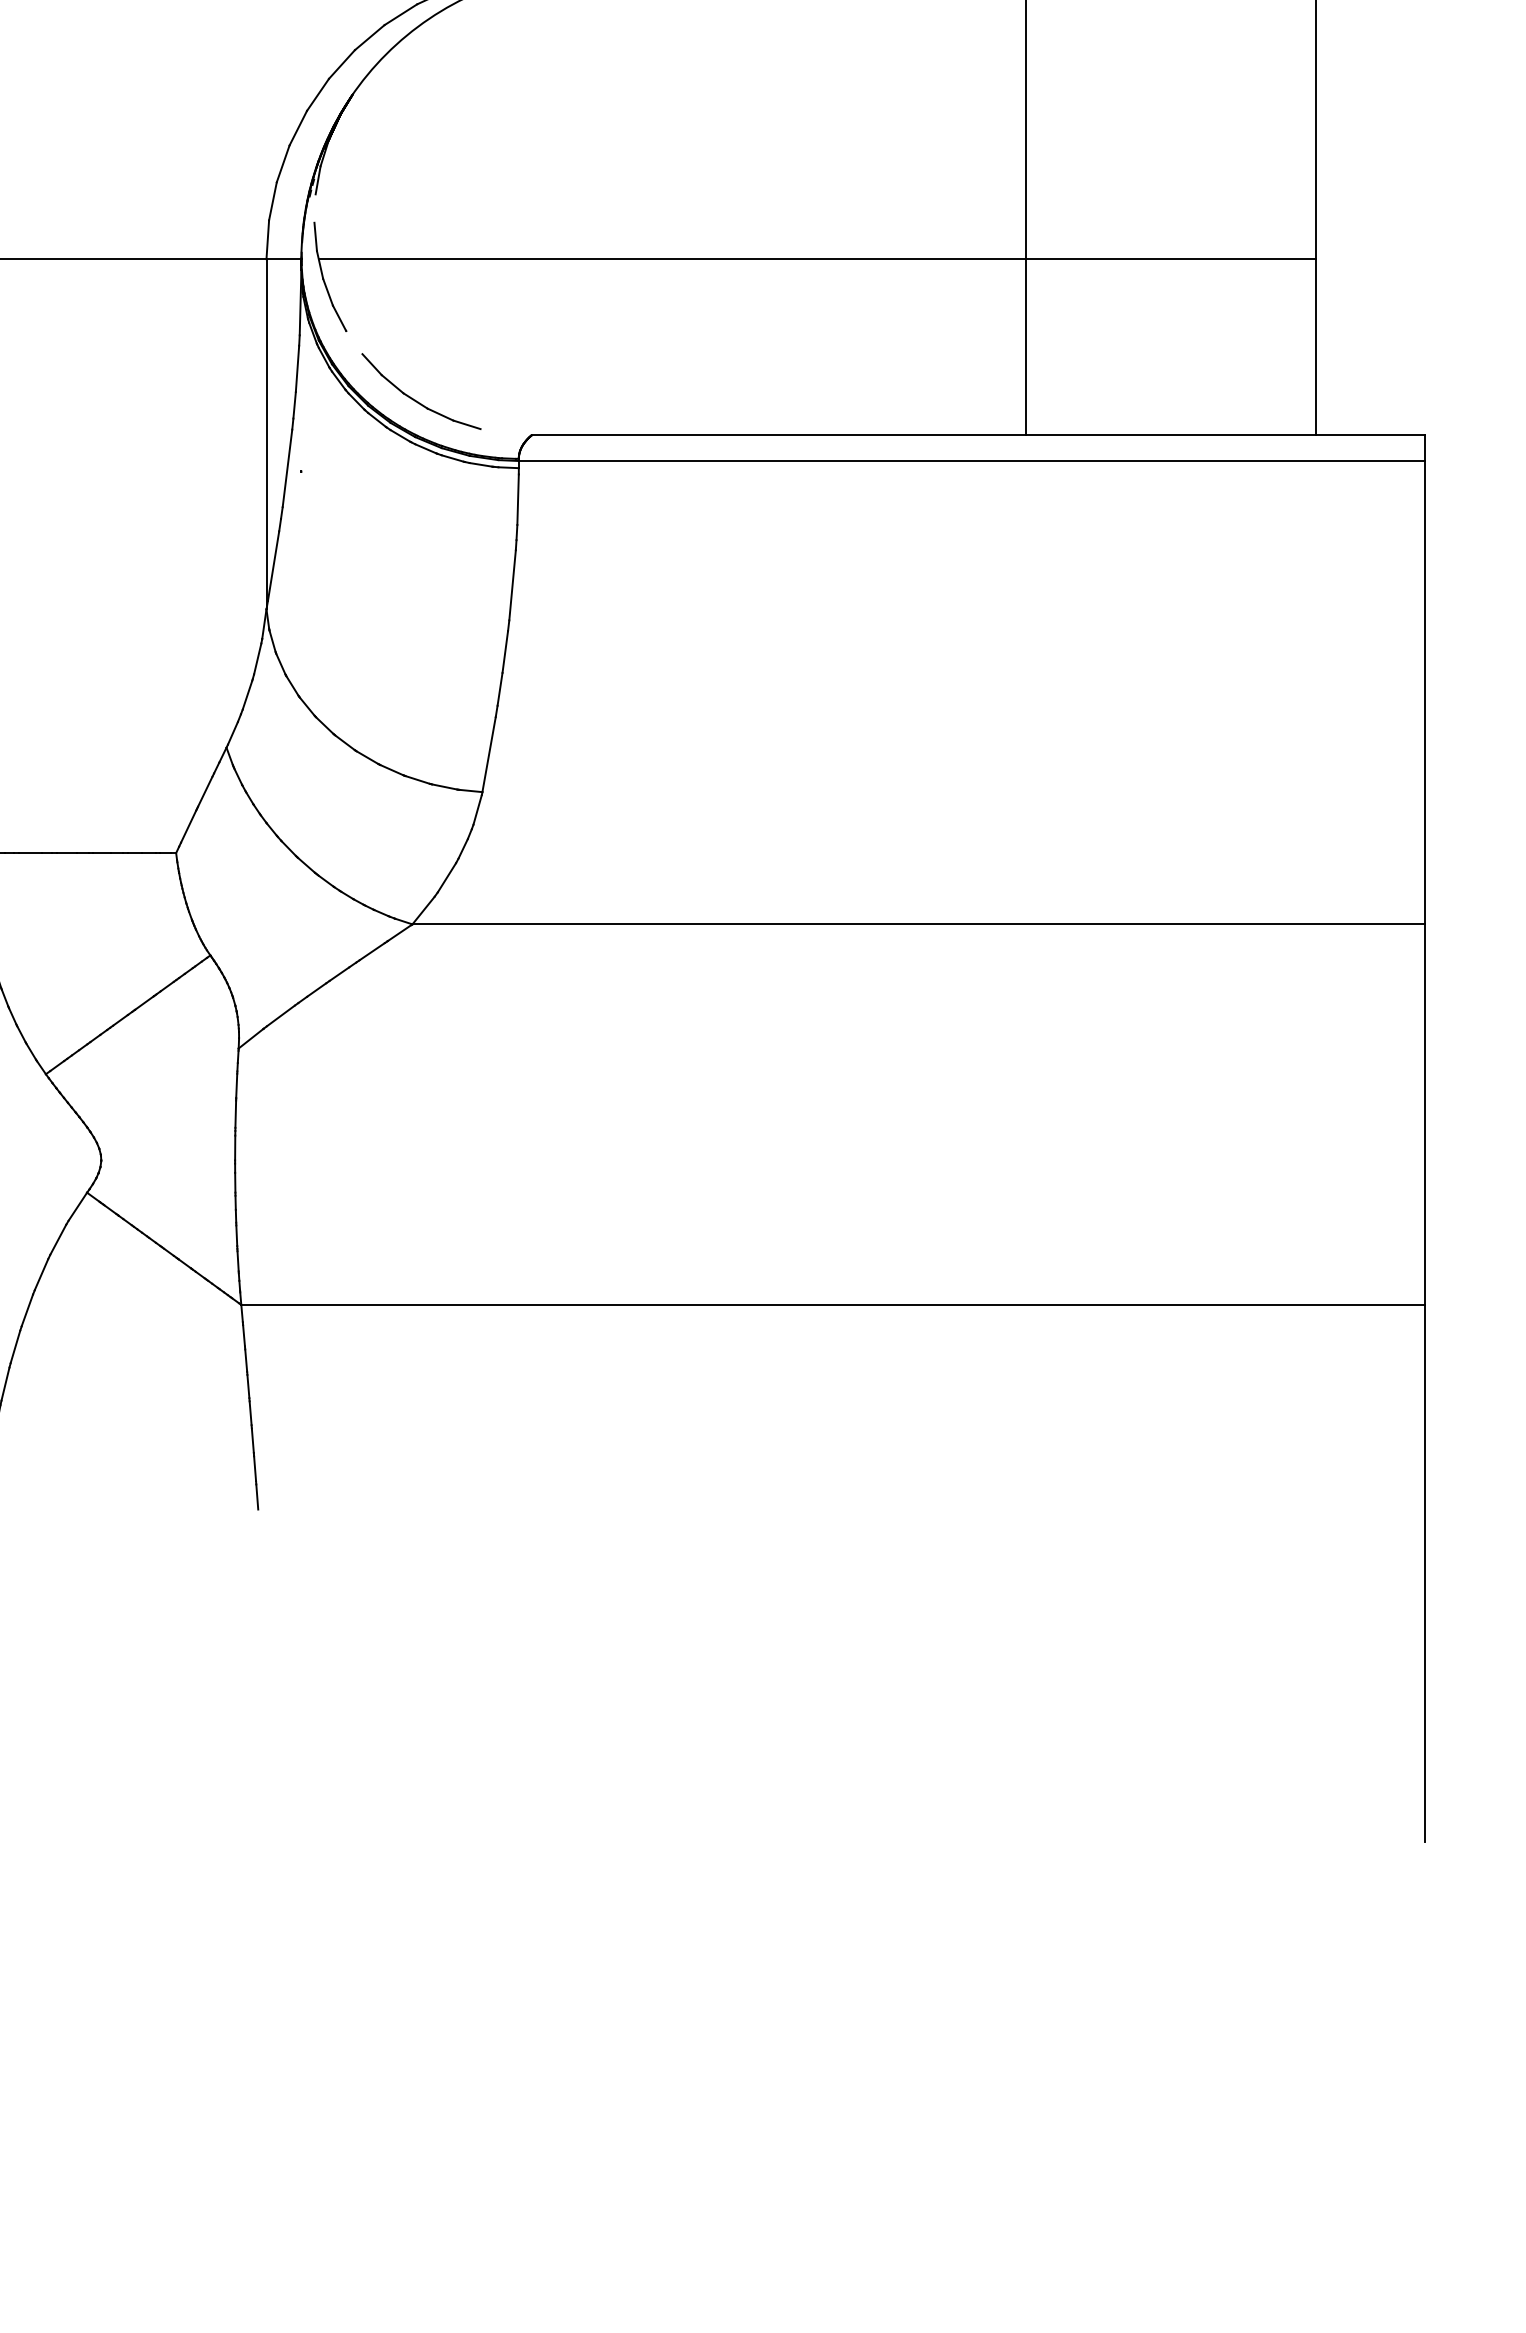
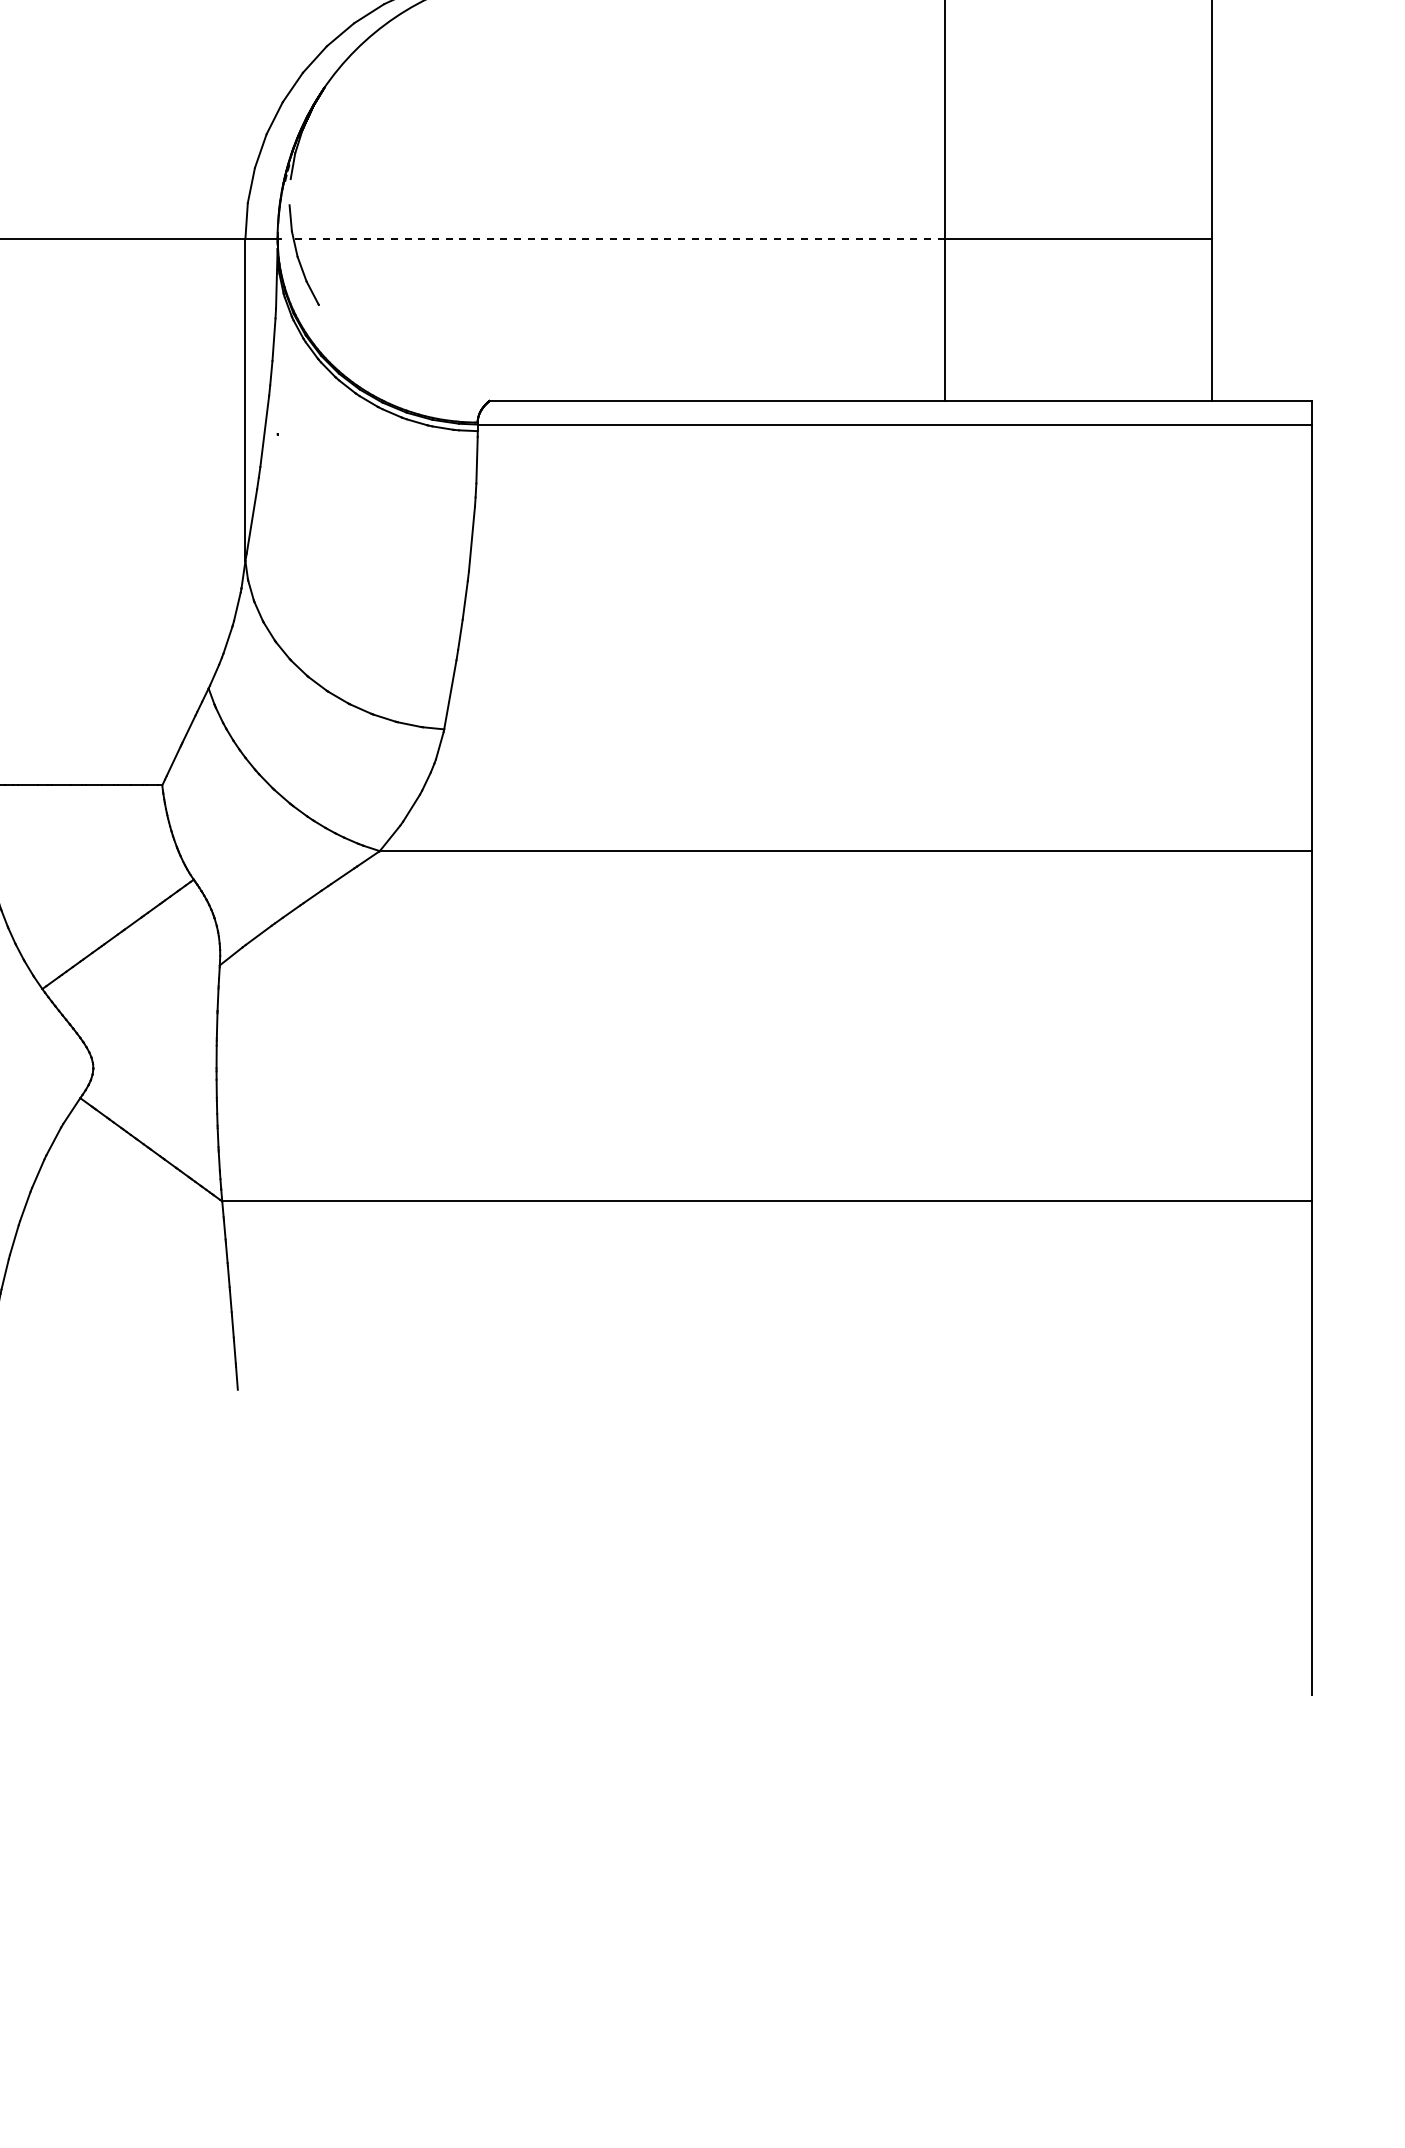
line: (672, 258) -> (619, 238), solid -> dashed
part: (416, 400) -> (383, 368), removed

